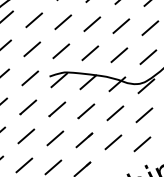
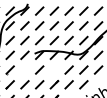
line: (27, 106) -> (24, 69), removed
line: (86, 110) -> (54, 69), removed

